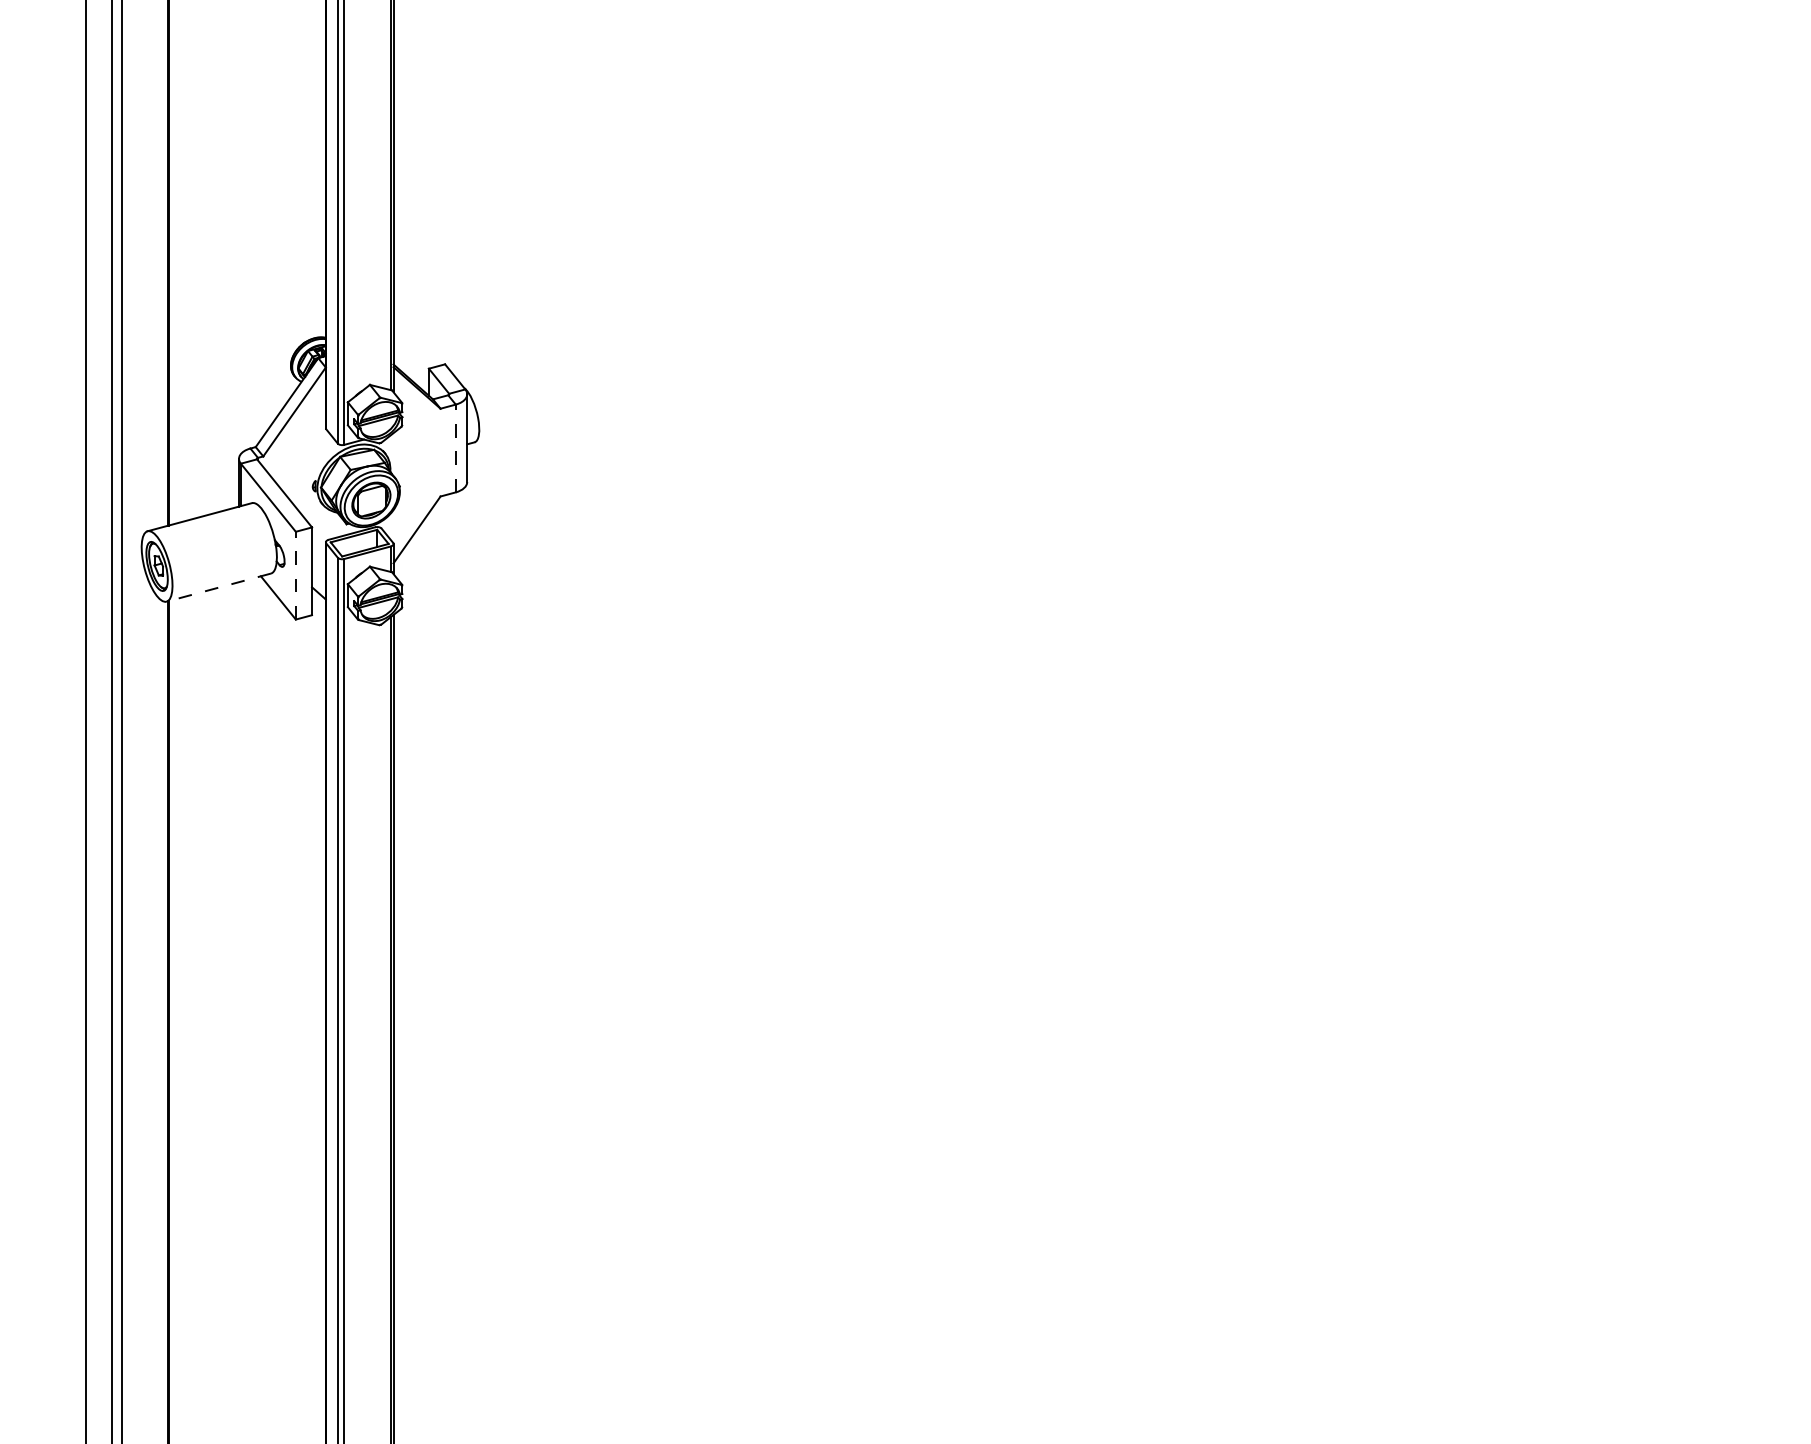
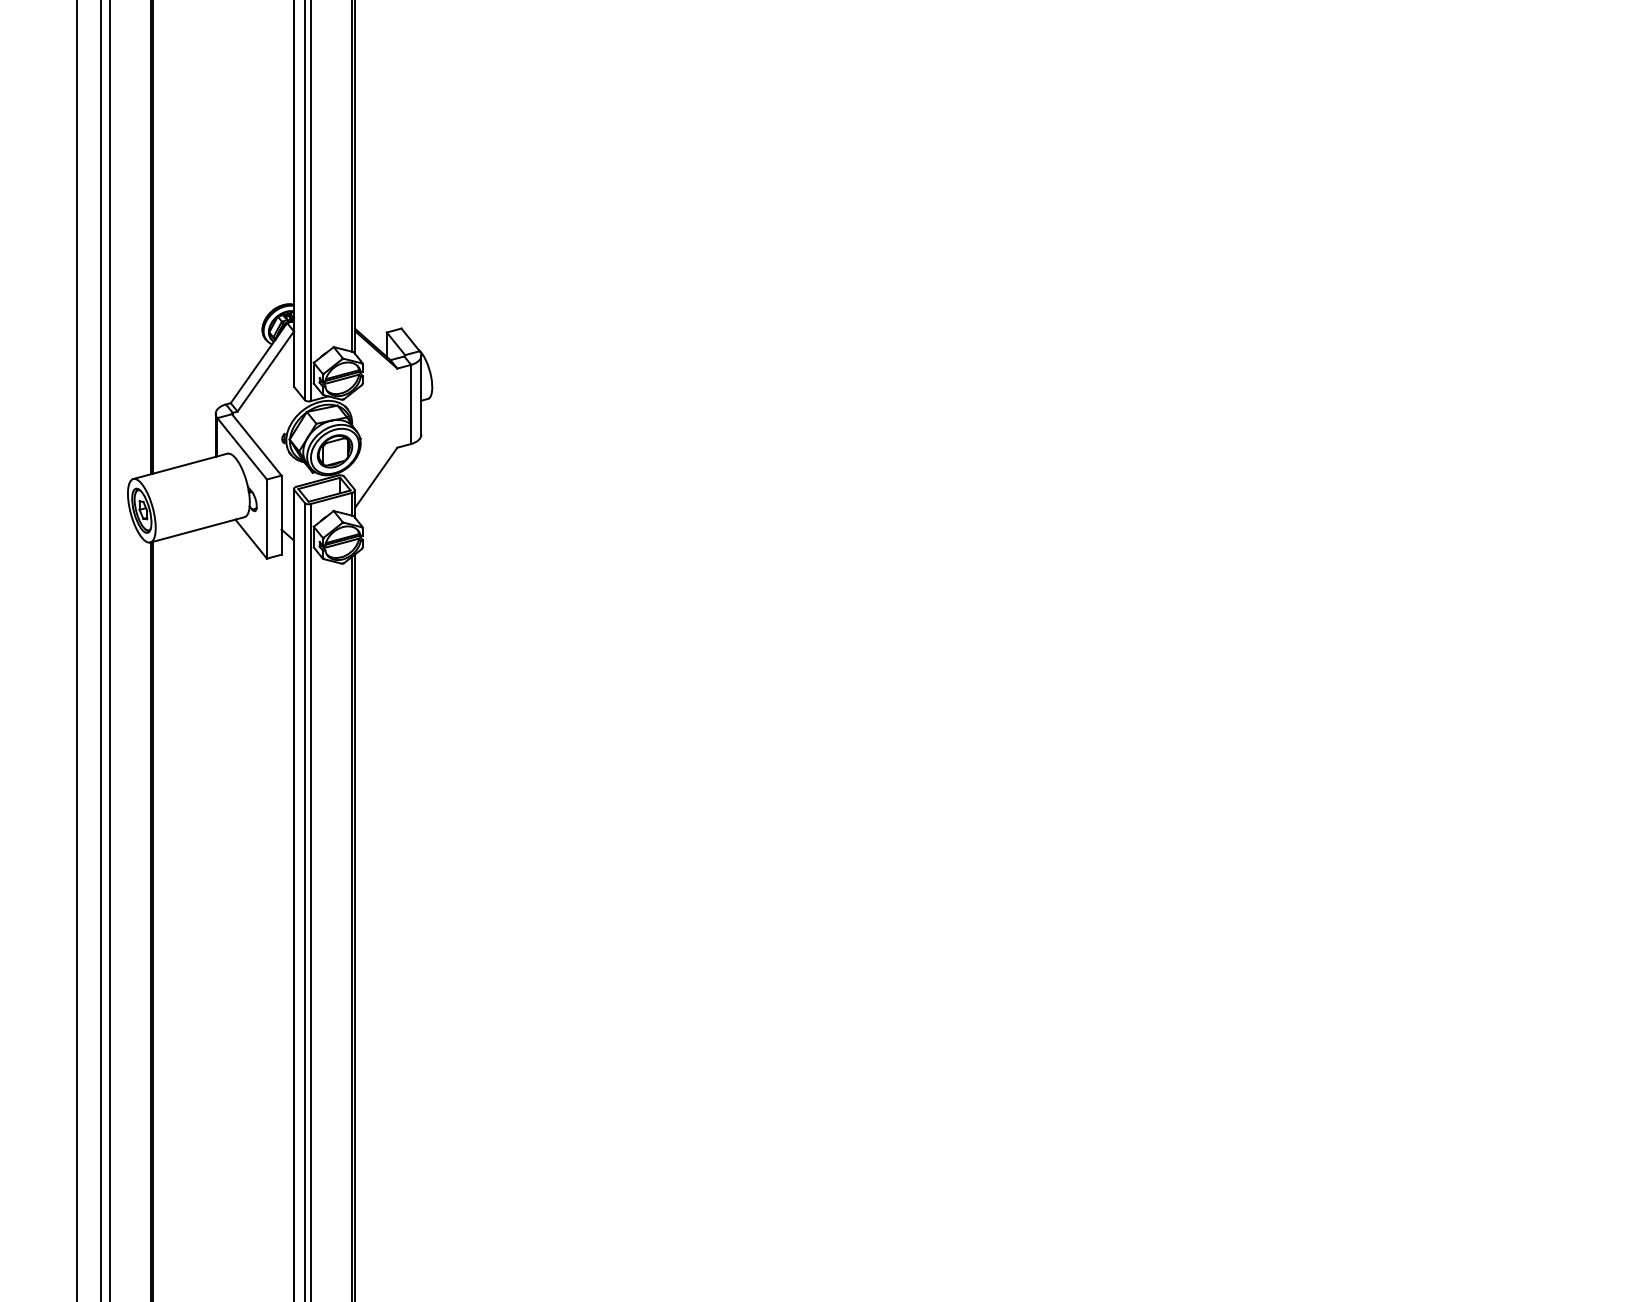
line: (456, 448) -> (411, 404), dashed -> solid
line: (295, 576) -> (266, 519), dashed -> solid
line: (218, 587) -> (197, 529), dashed -> solid

